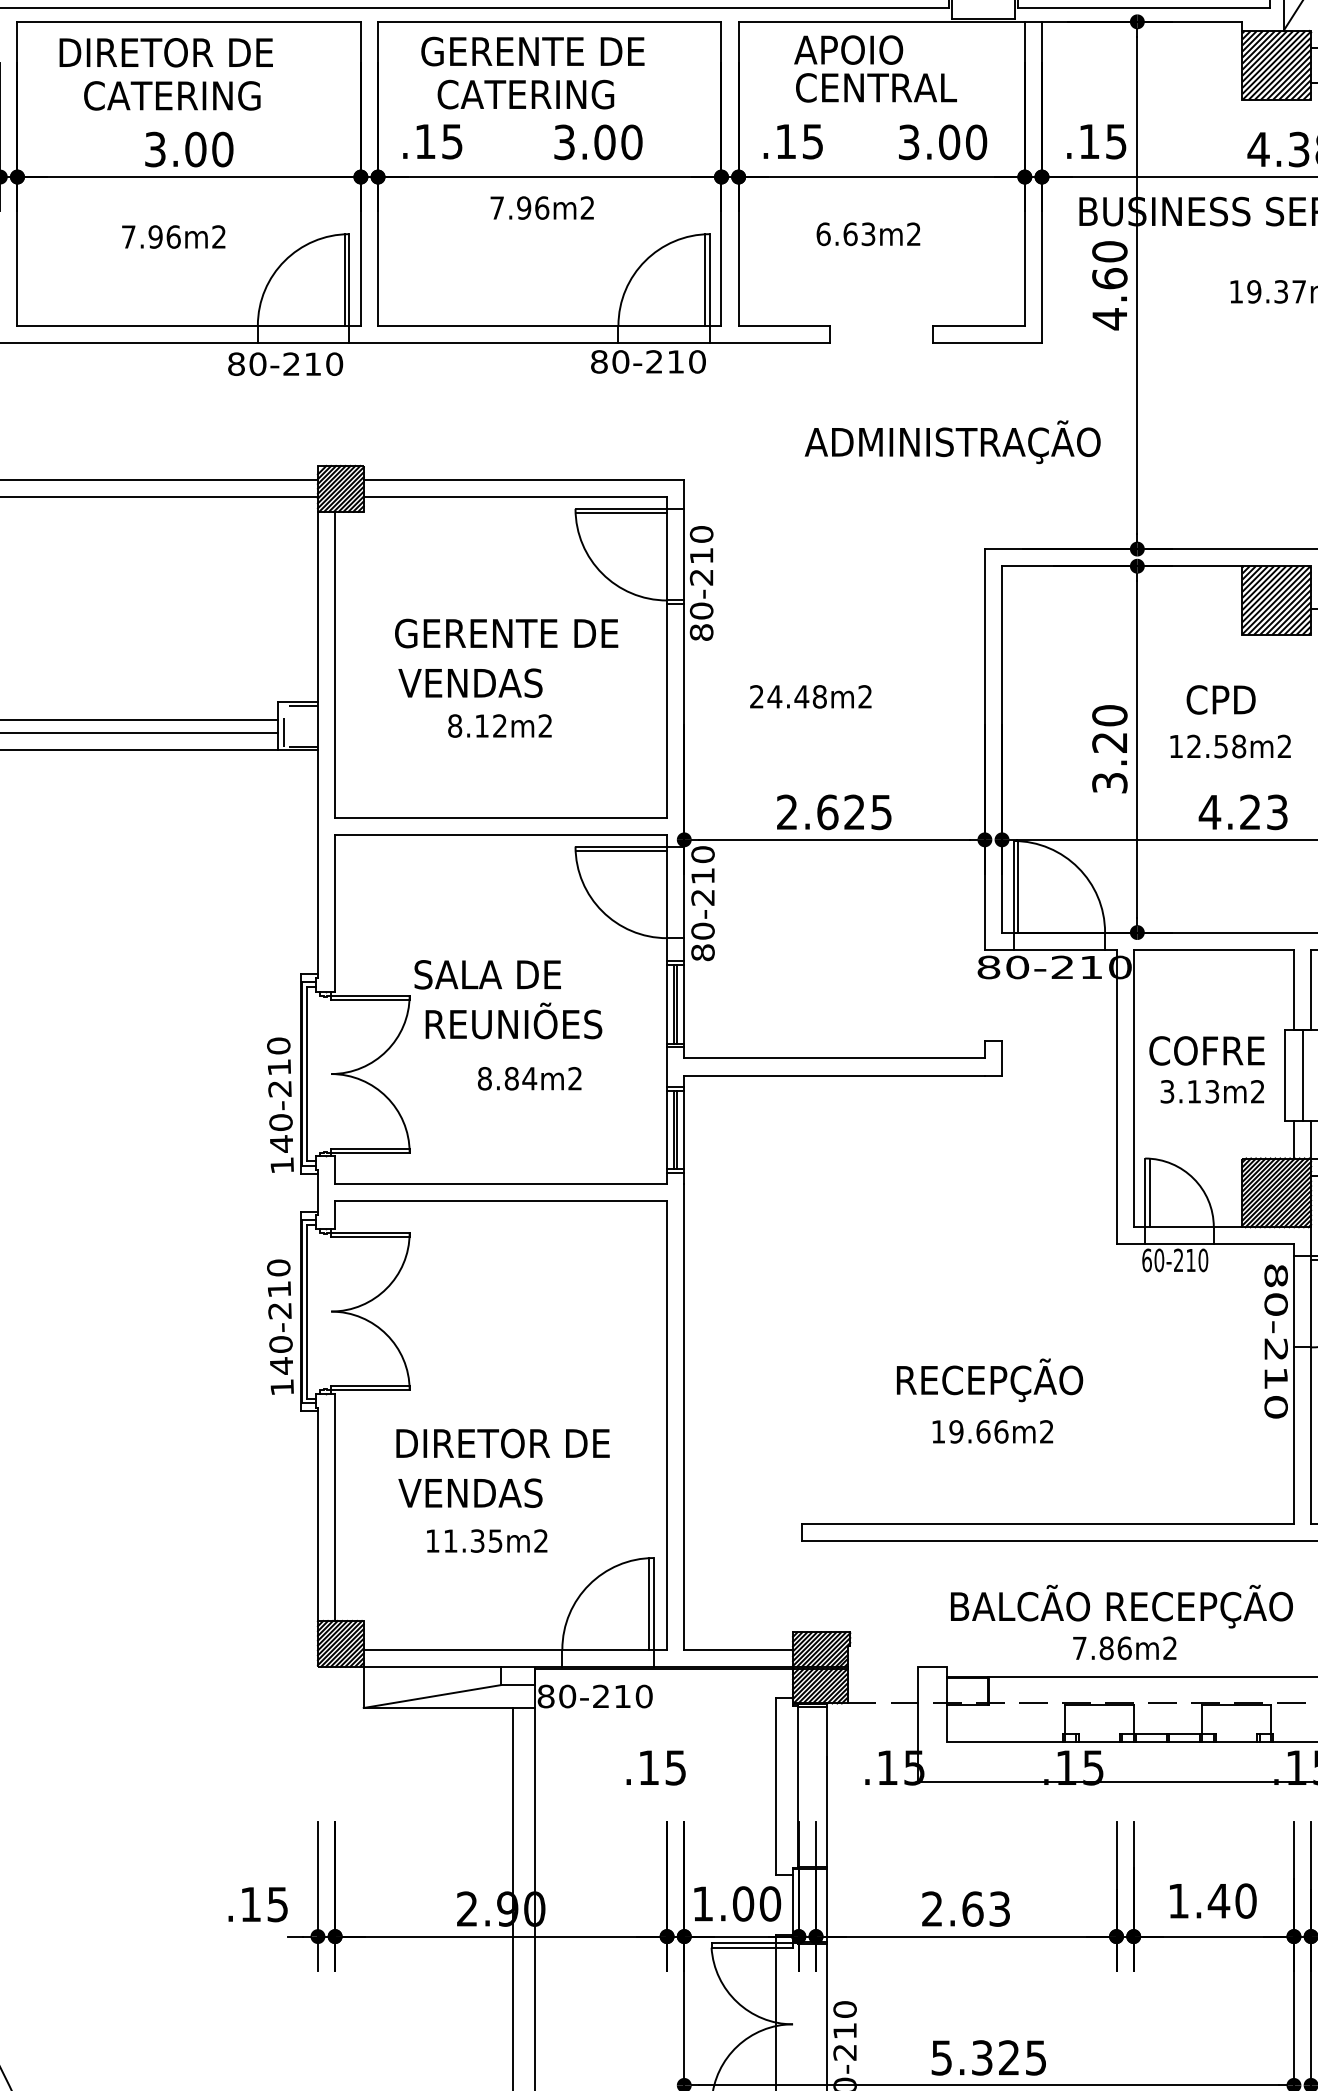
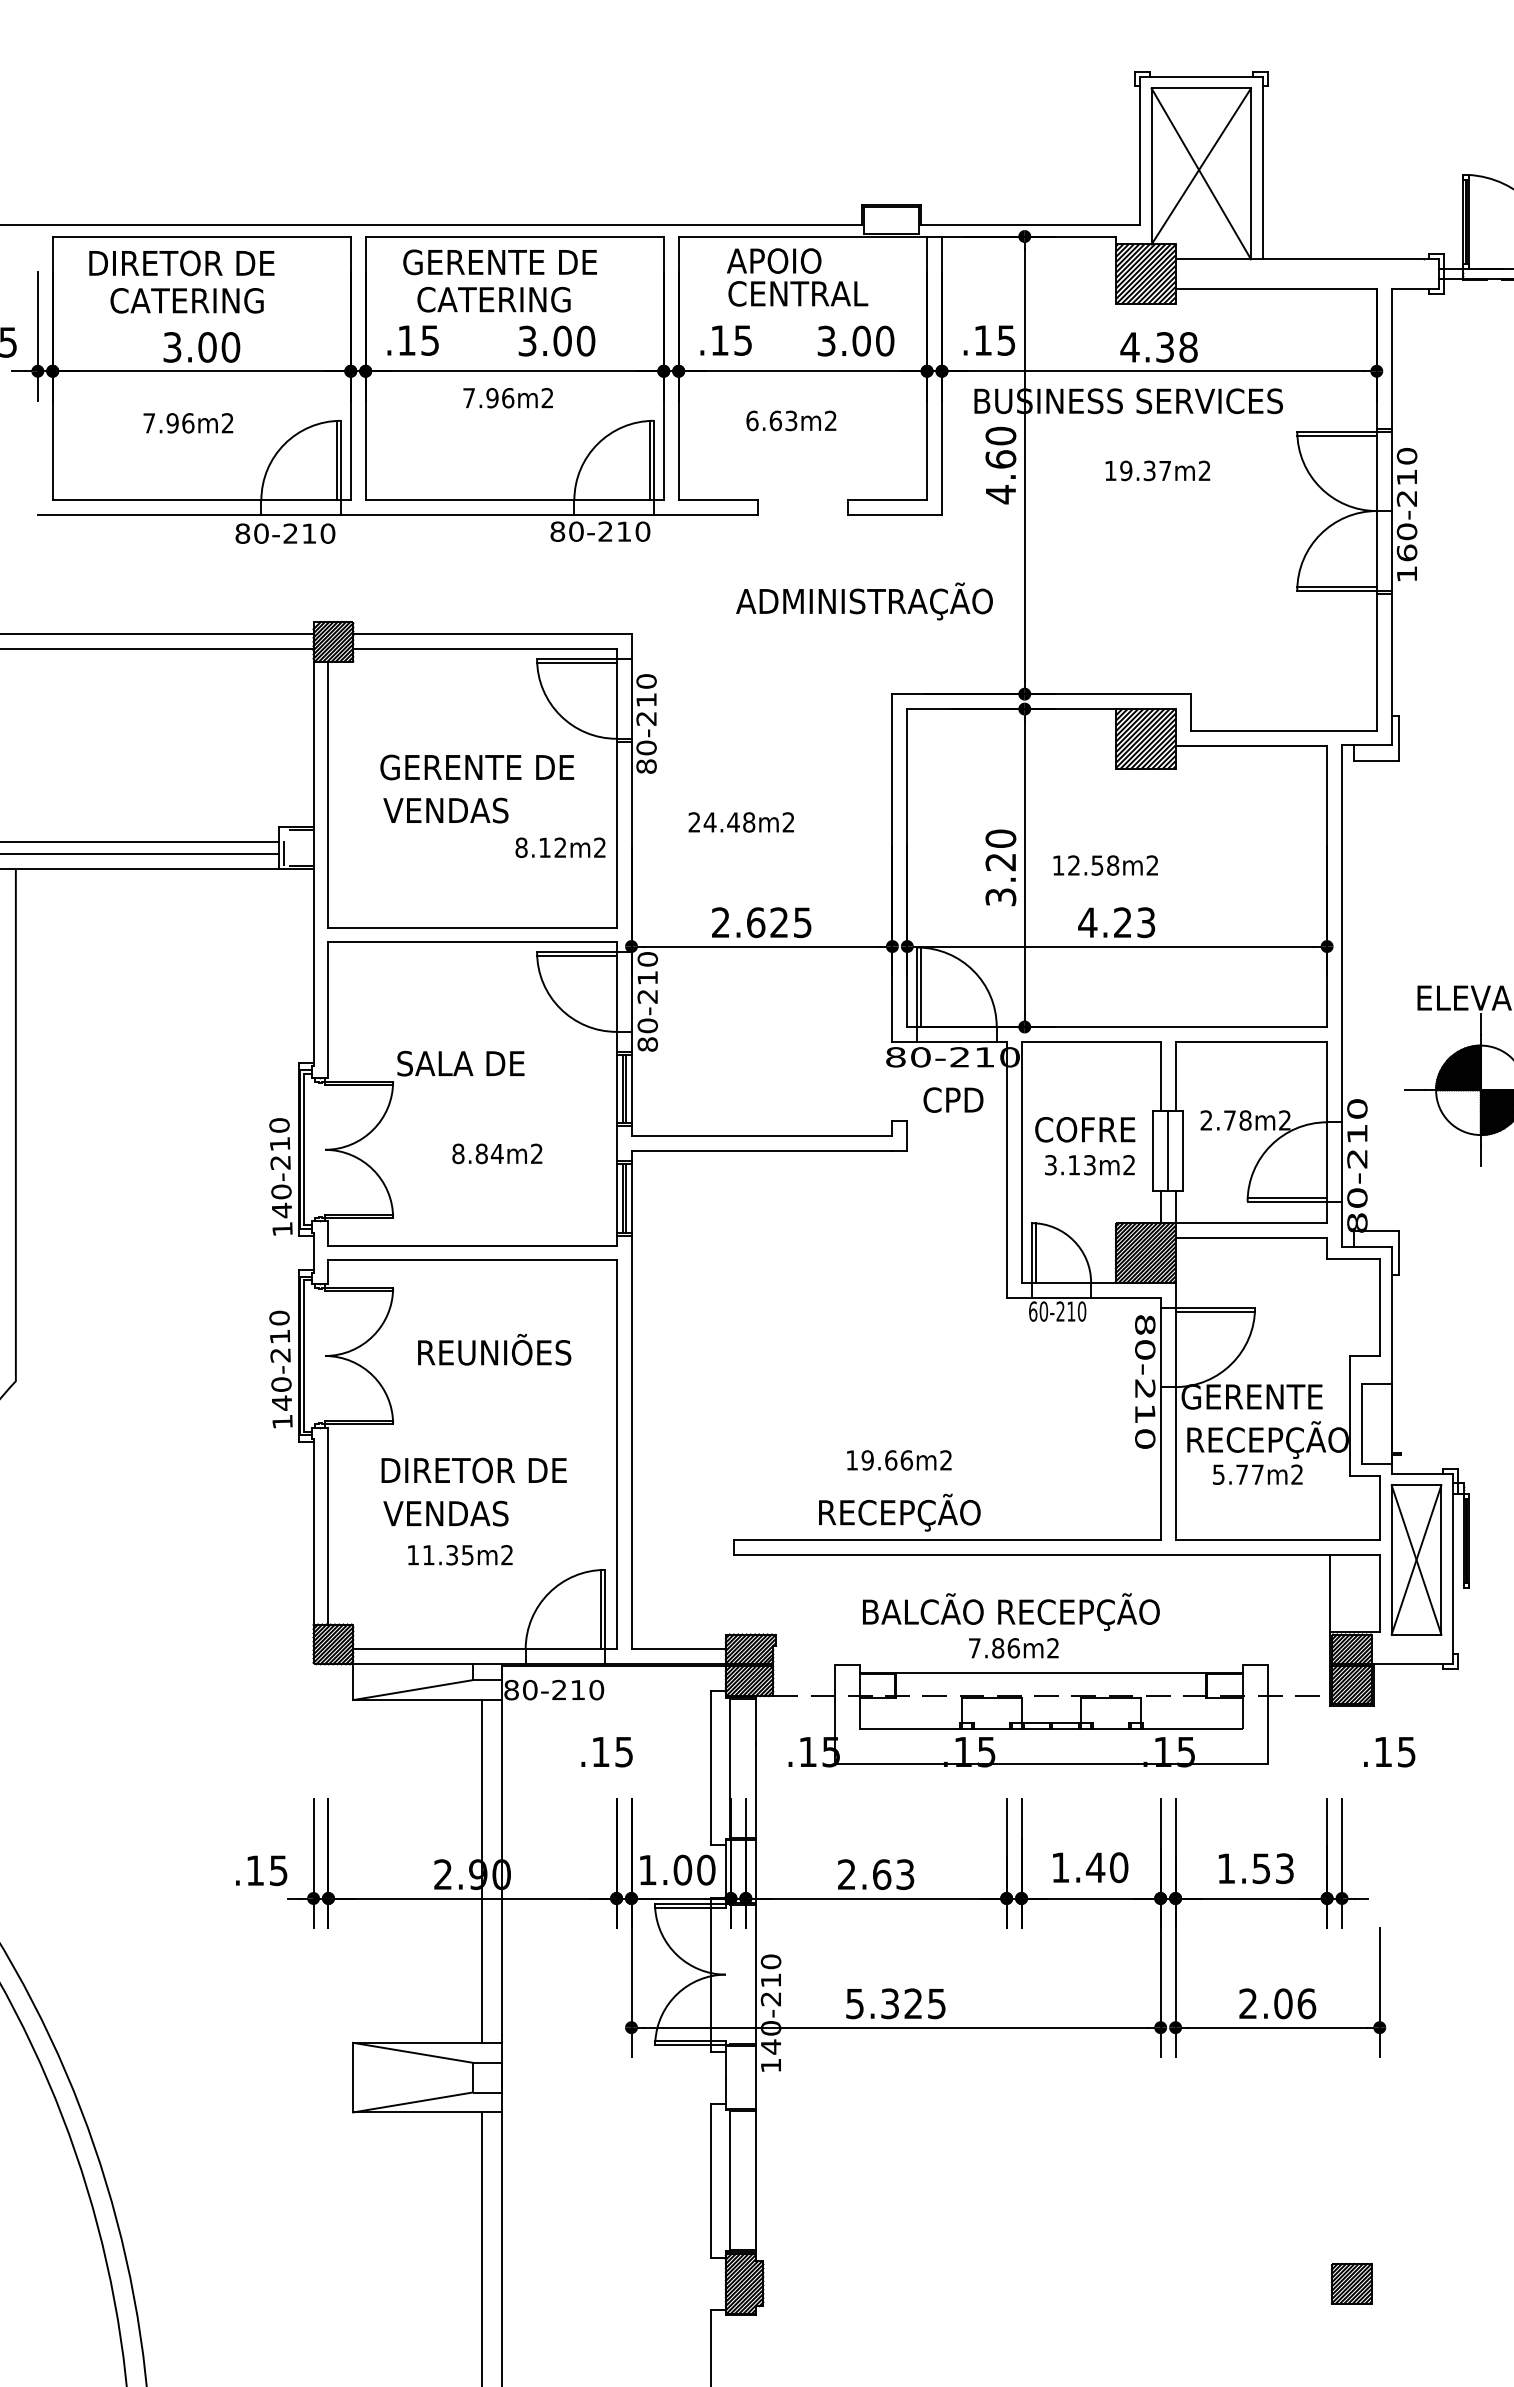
text: (1221, 699) -> (953, 1099), moved
text: (499, 725) -> (560, 847), moved
text: (513, 1020) -> (494, 1349), moved
text: (989, 1380) -> (899, 1512), moved

